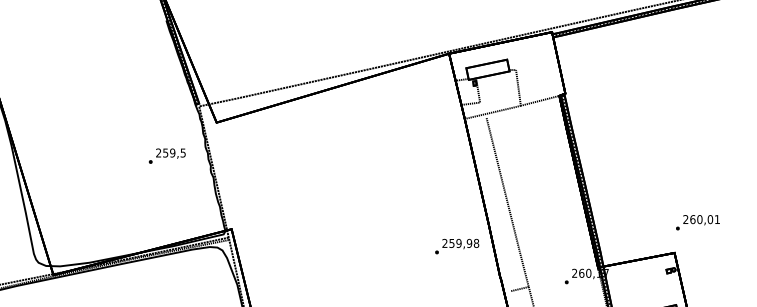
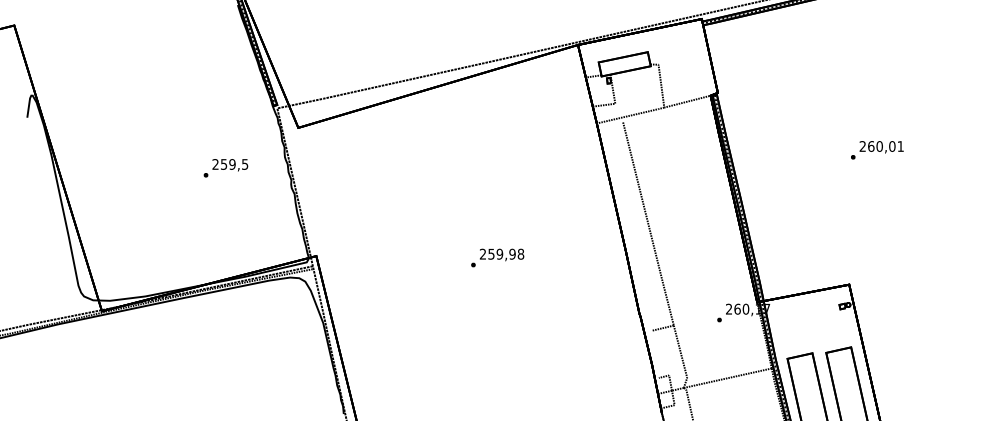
text: (166, 156) -> (225, 168), moved
text: (698, 222) -> (877, 150), moved
text: (457, 246) -> (497, 257), moved

